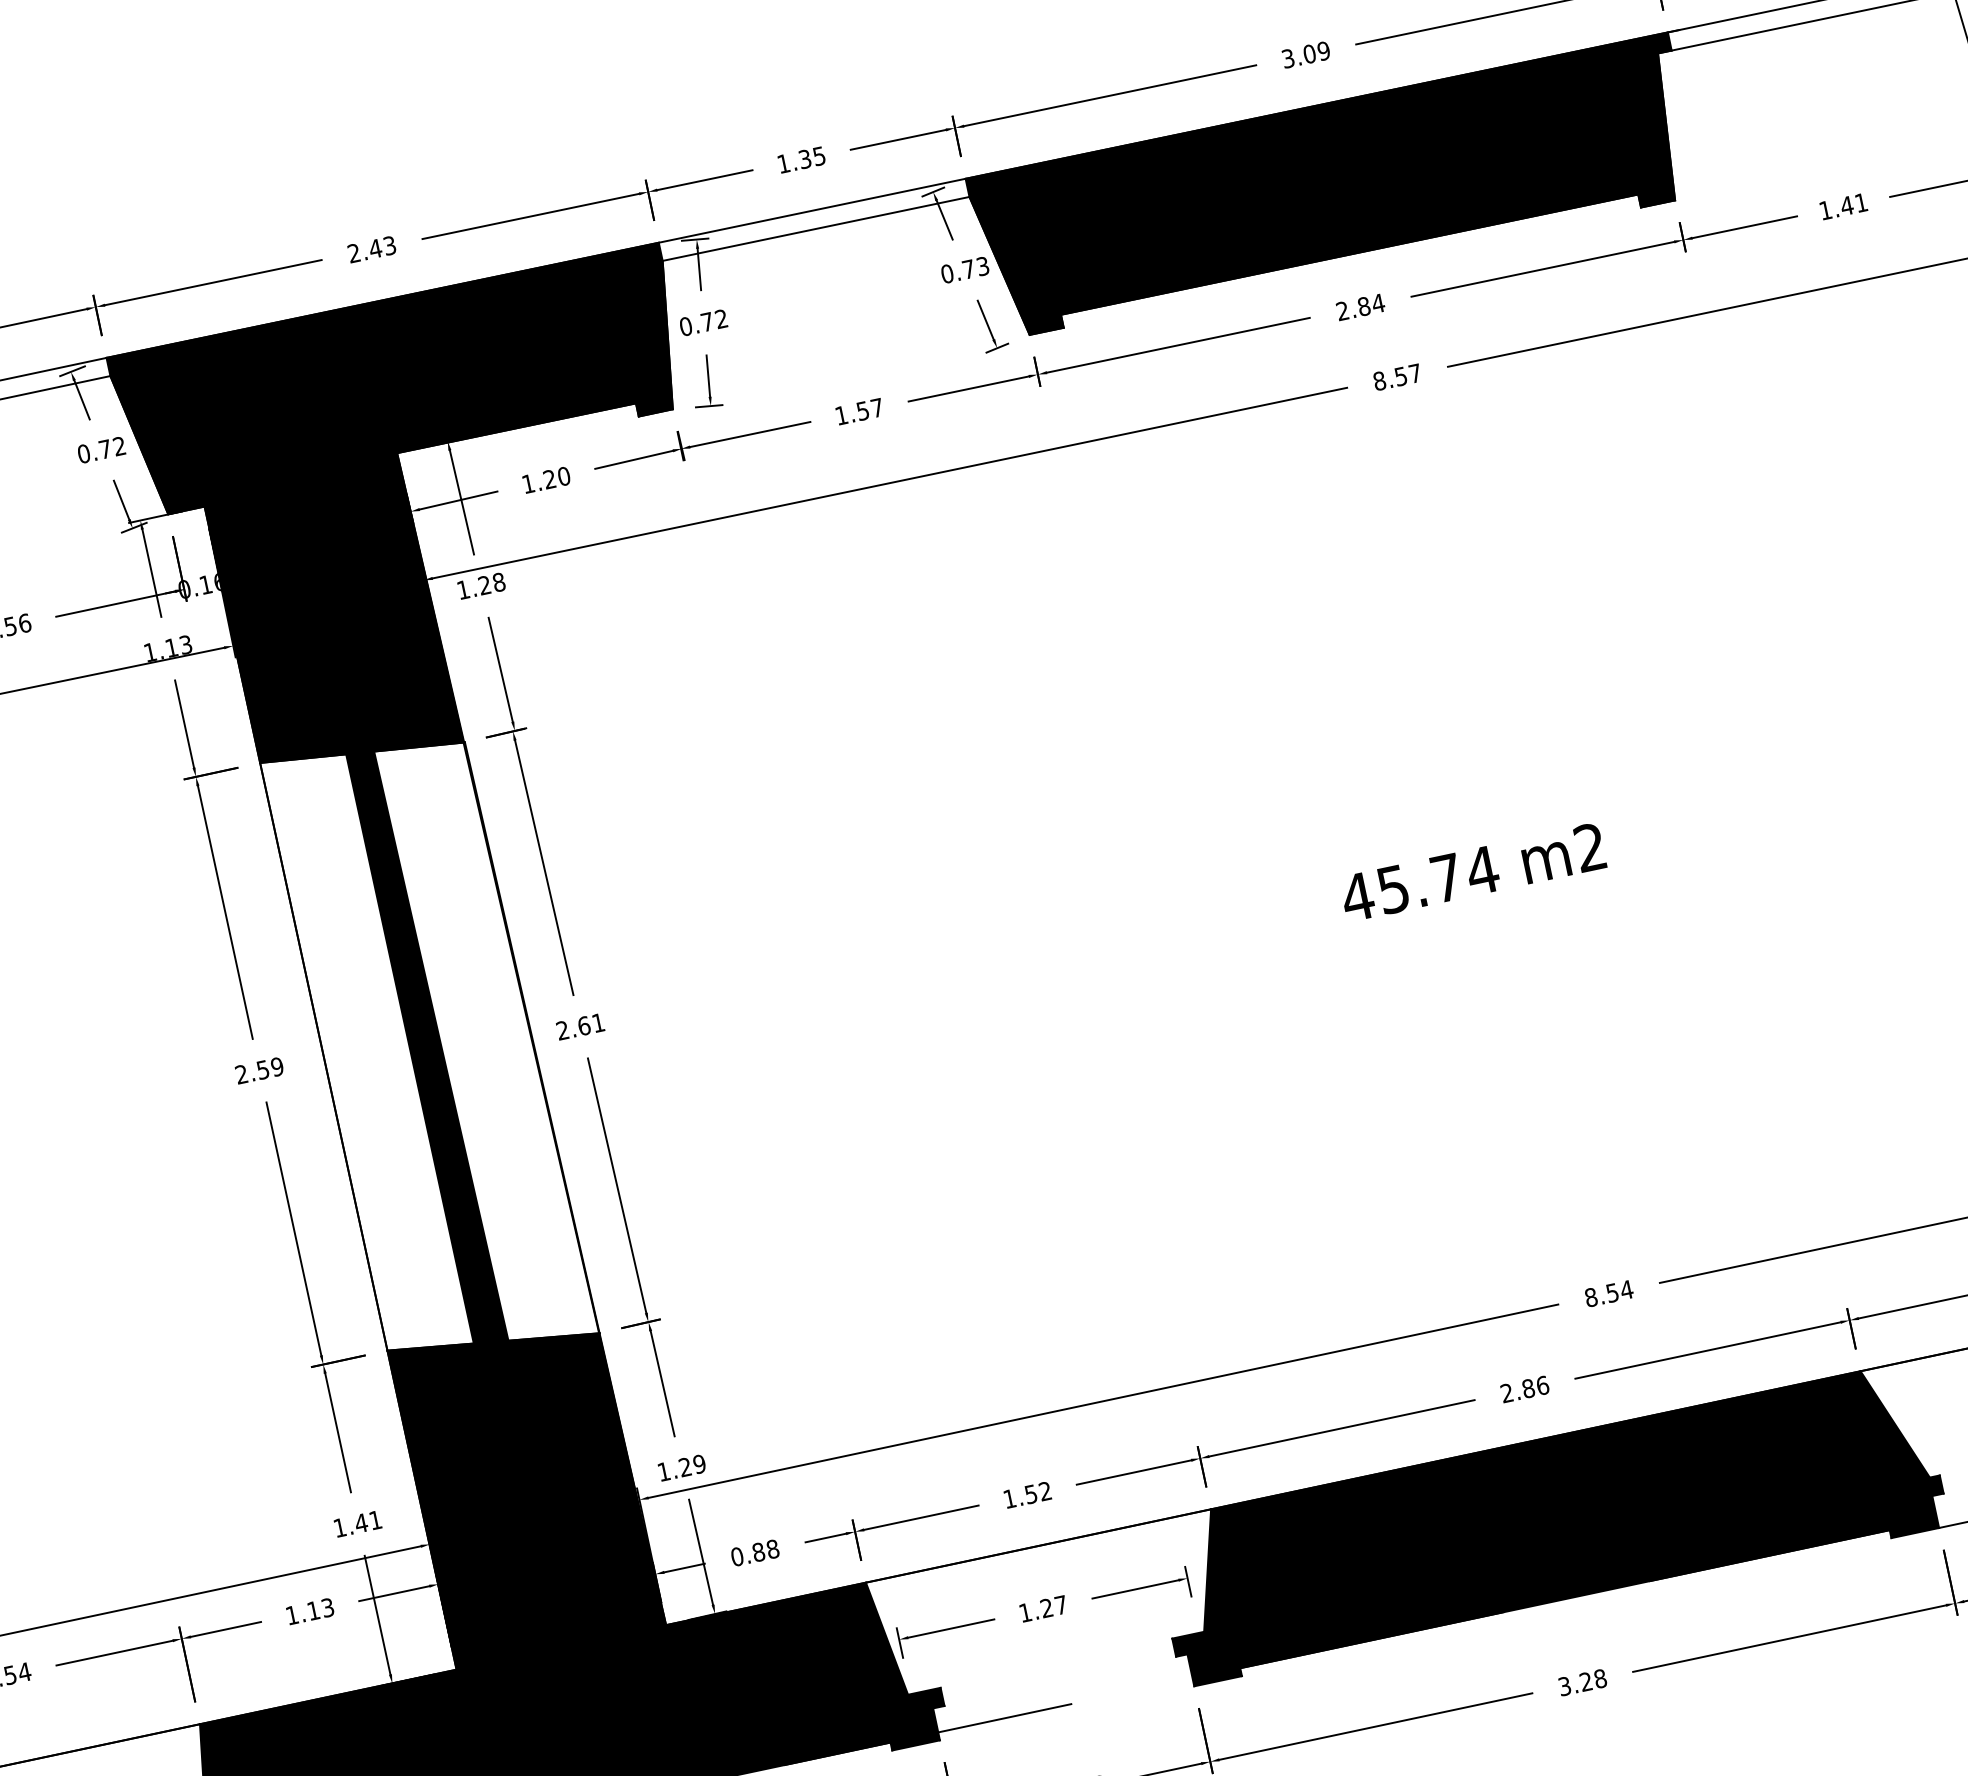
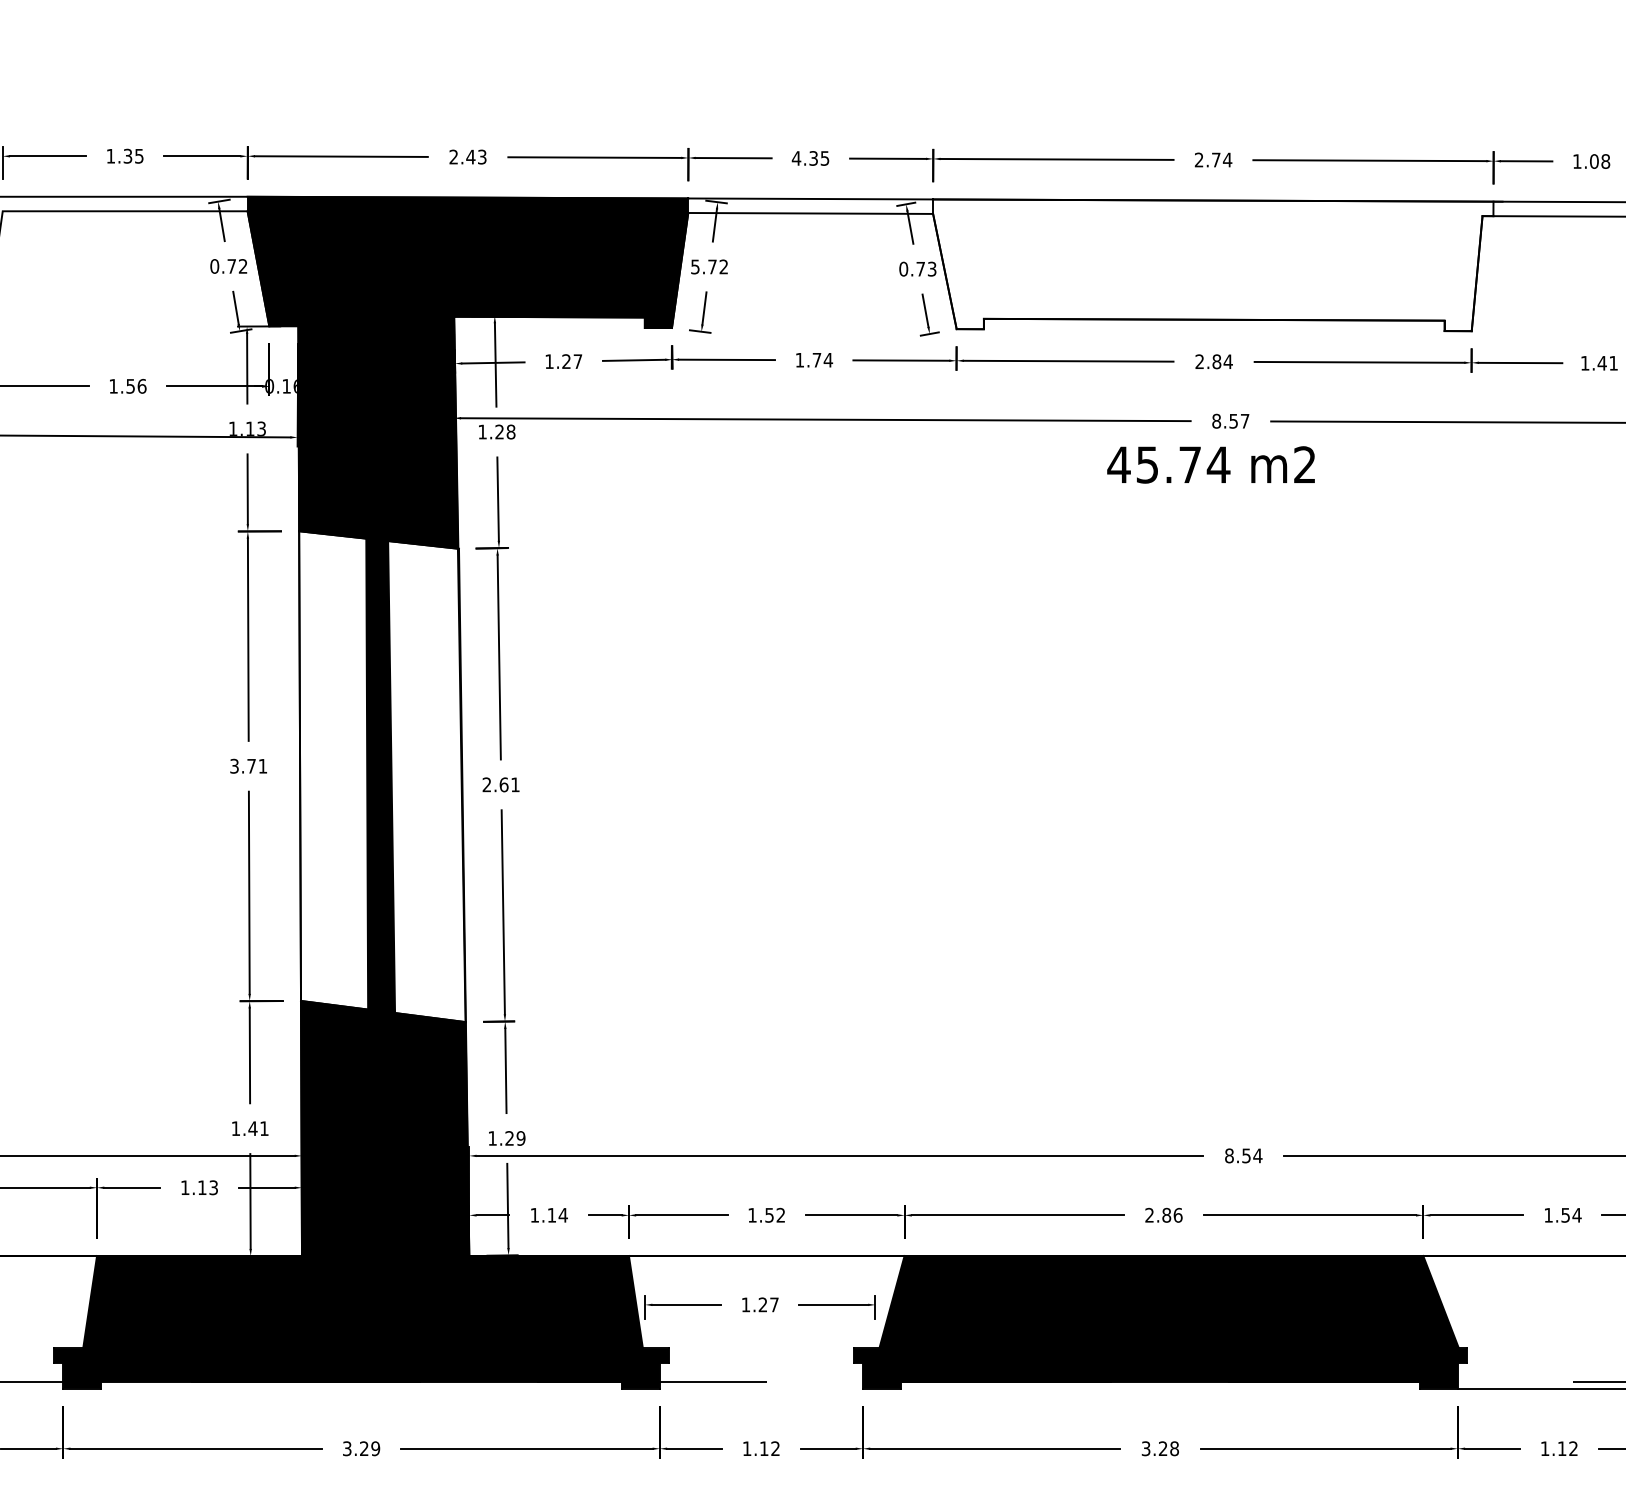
text: (1306, 54) -> (1213, 159), 3.09 -> 2.74
text: (783, 163) -> (796, 158), 1.35 -> 4.35
fill: (1334, 186) -> (1213, 265), removed
text: (685, 325) -> (695, 266), 0.72 -> 5.72
text: (869, 409) -> (822, 360), 1.57 -> 1.74
text: (563, 476) -> (577, 361), 1.20 -> 1.27
text: (1472, 872) -> (1210, 464), moved
text: (259, 1069) -> (248, 765), 2.59 -> 3.71
text: (754, 1552) -> (548, 1214), 0.88 -> 1.14

